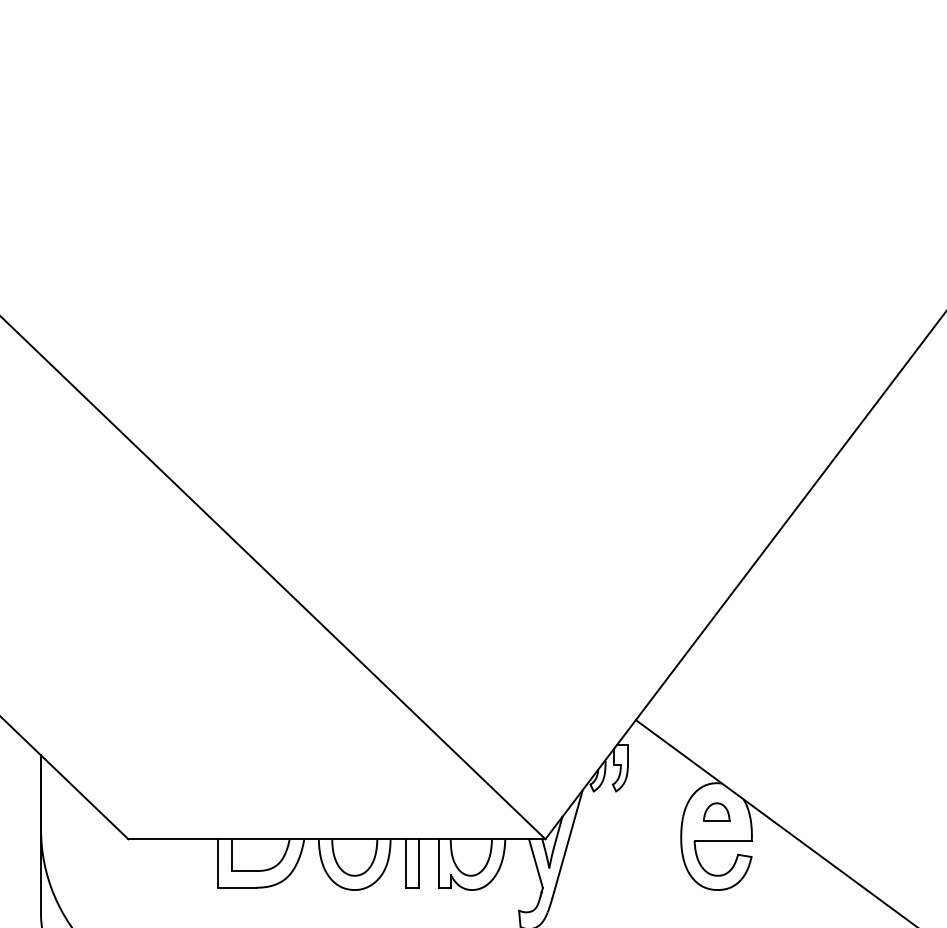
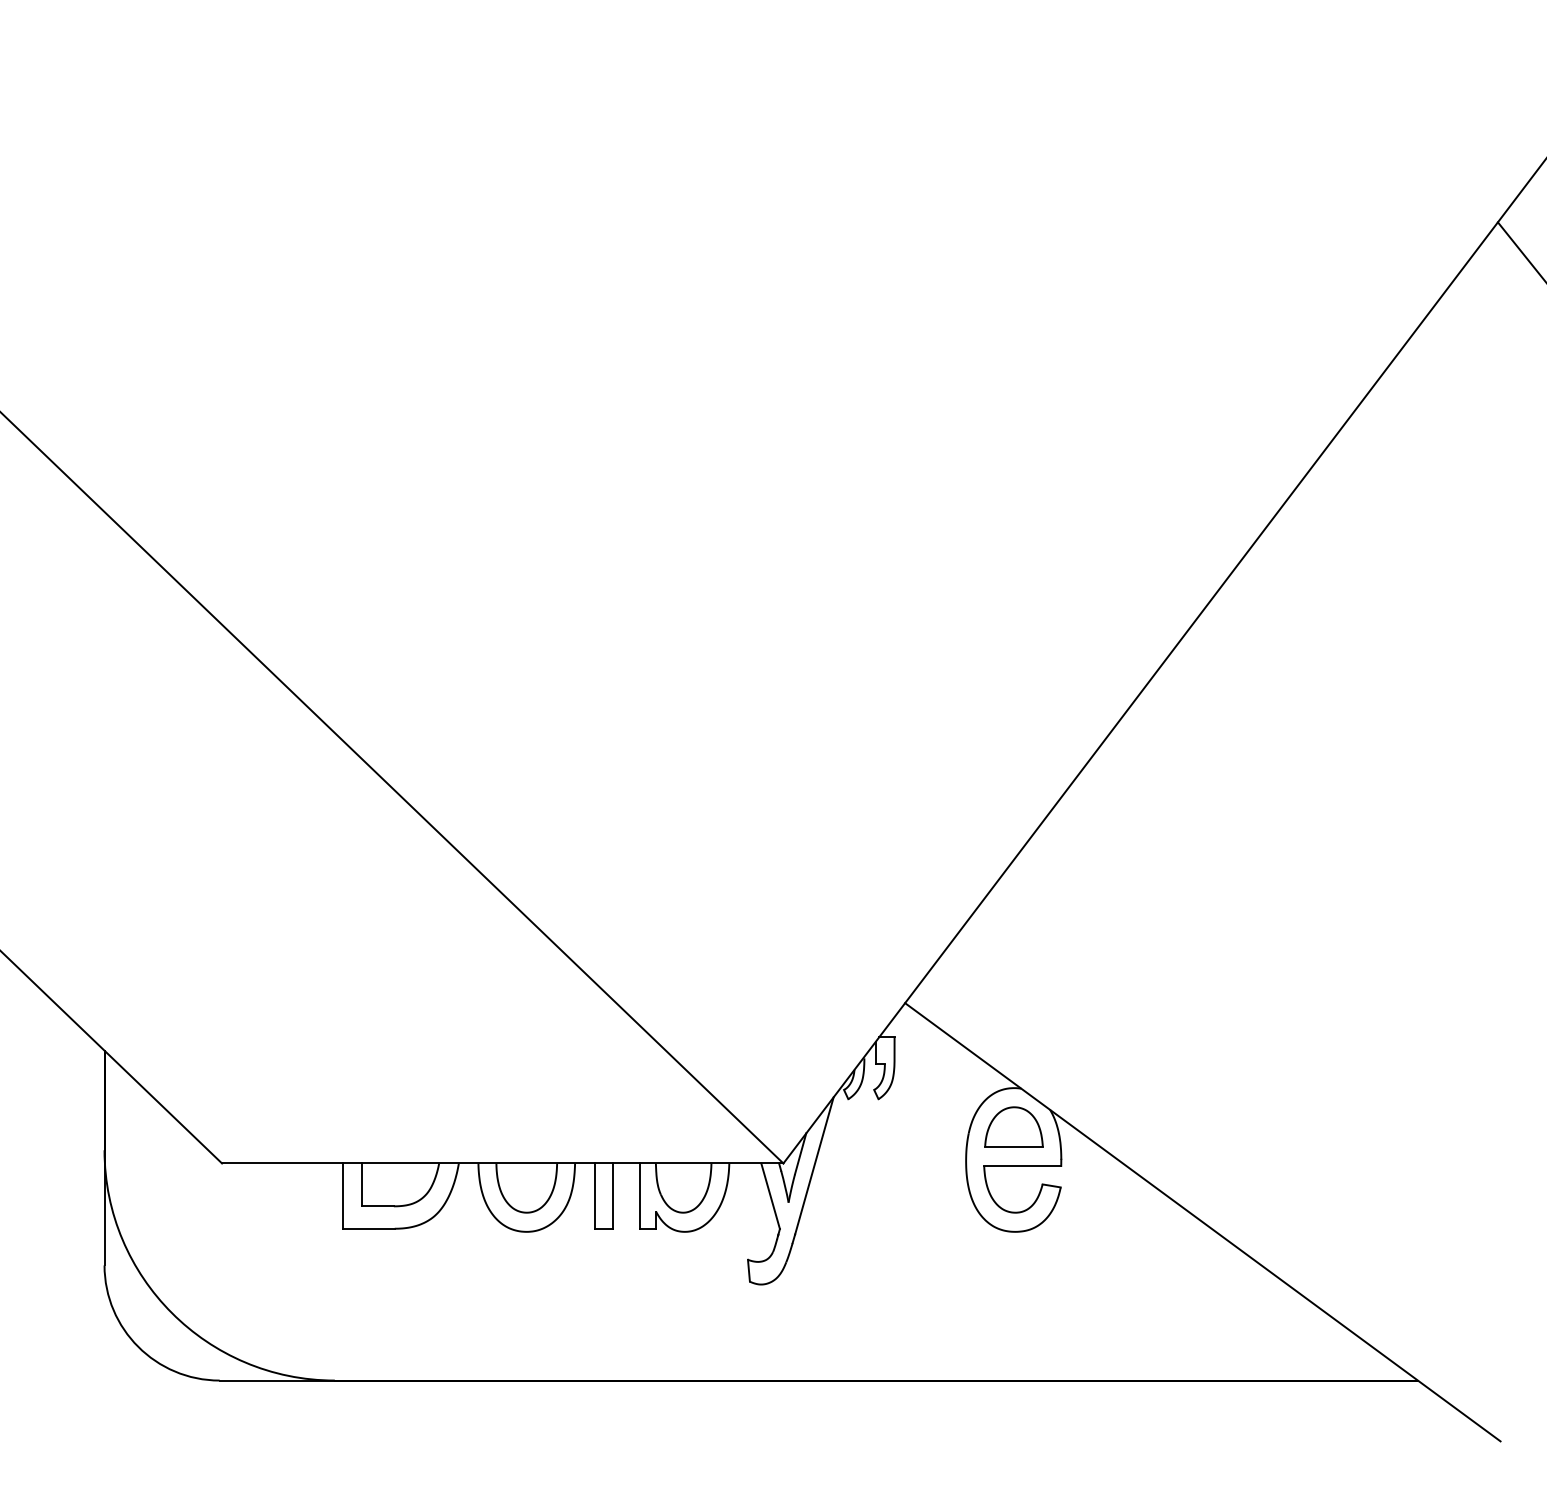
part: (716, 811) -> (1013, 1126), size x1.67

